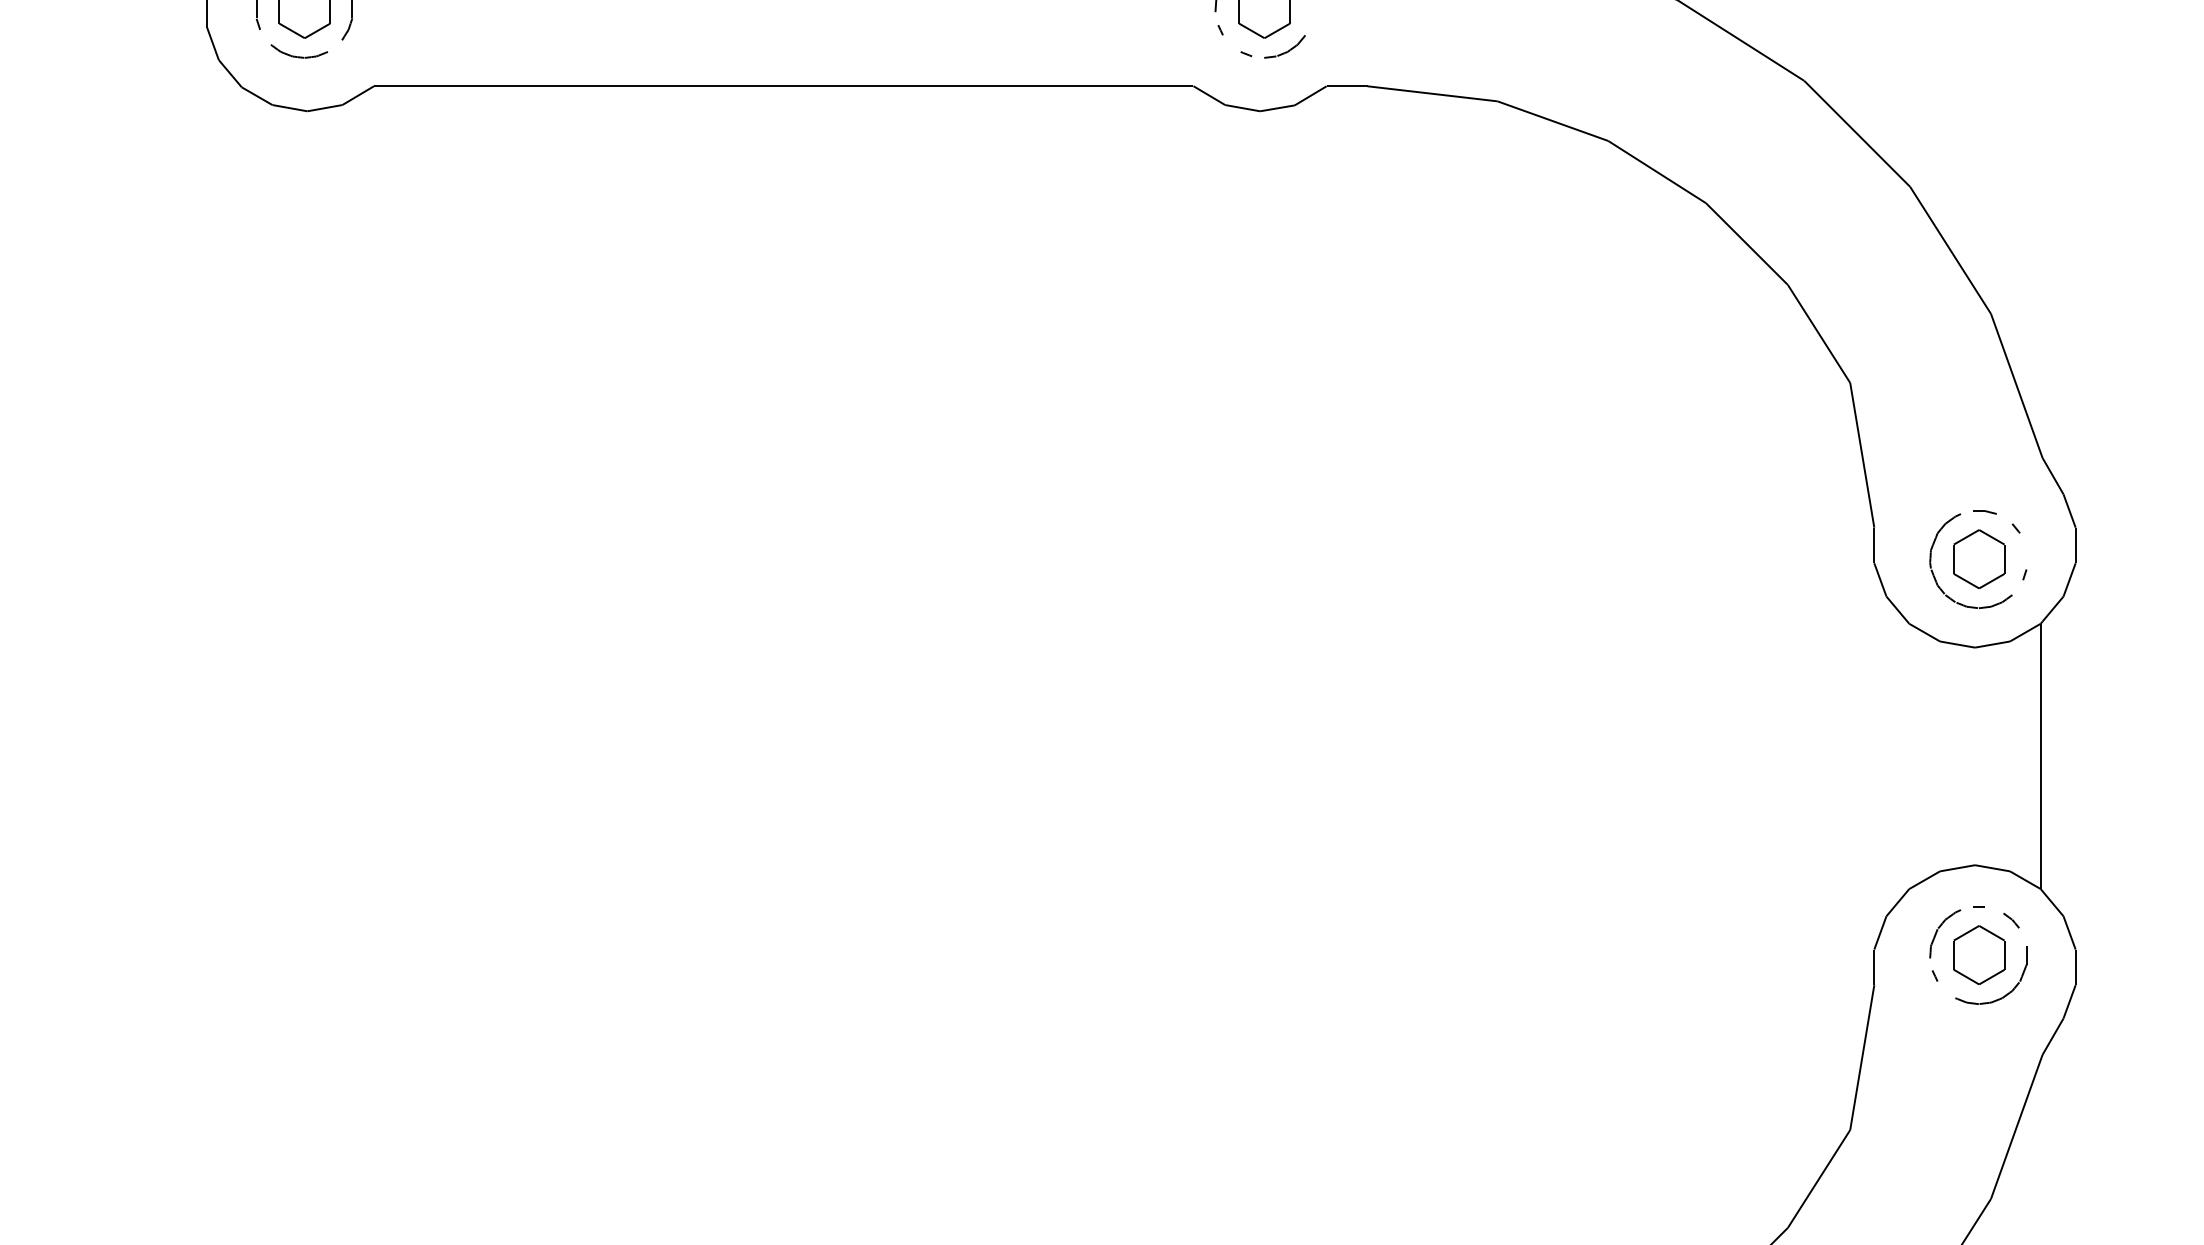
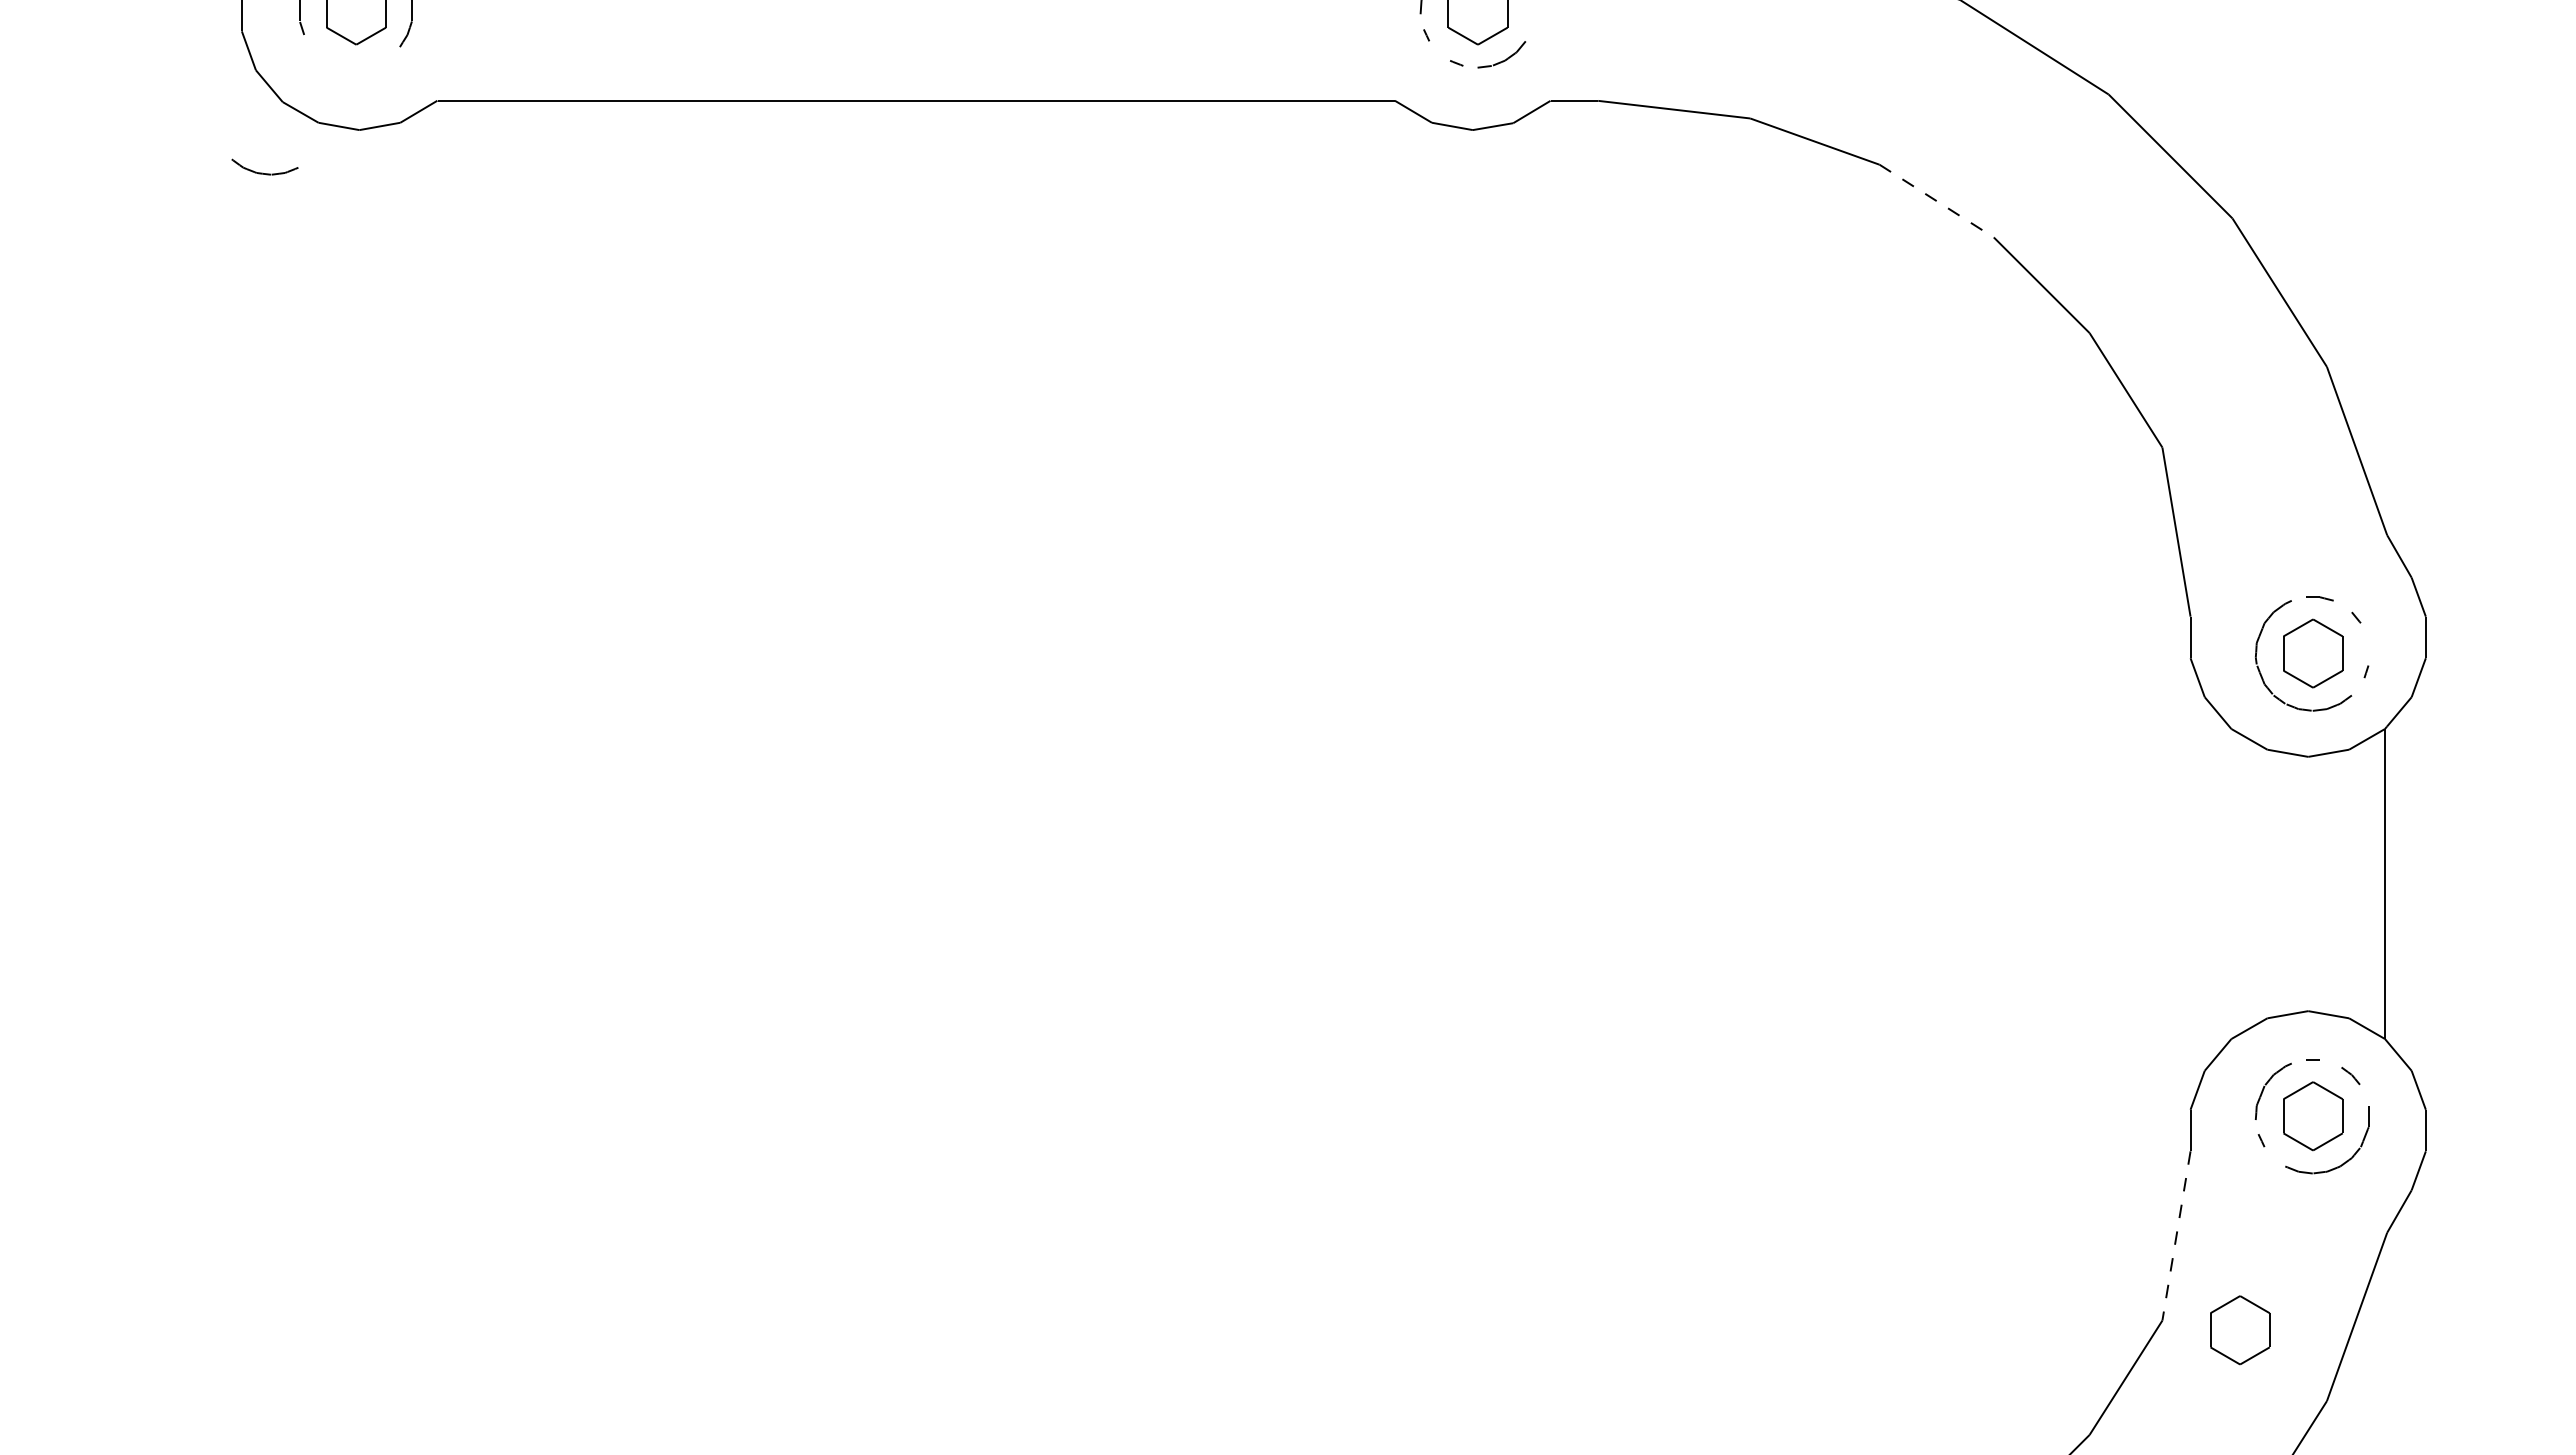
part: (297, 56) -> (262, 172), moved
line: (1656, 172) -> (1936, 201), solid -> dashed
line: (1862, 1057) -> (2176, 1235), solid -> dashed
part: (1917, 1138) -> (2240, 1330), added

